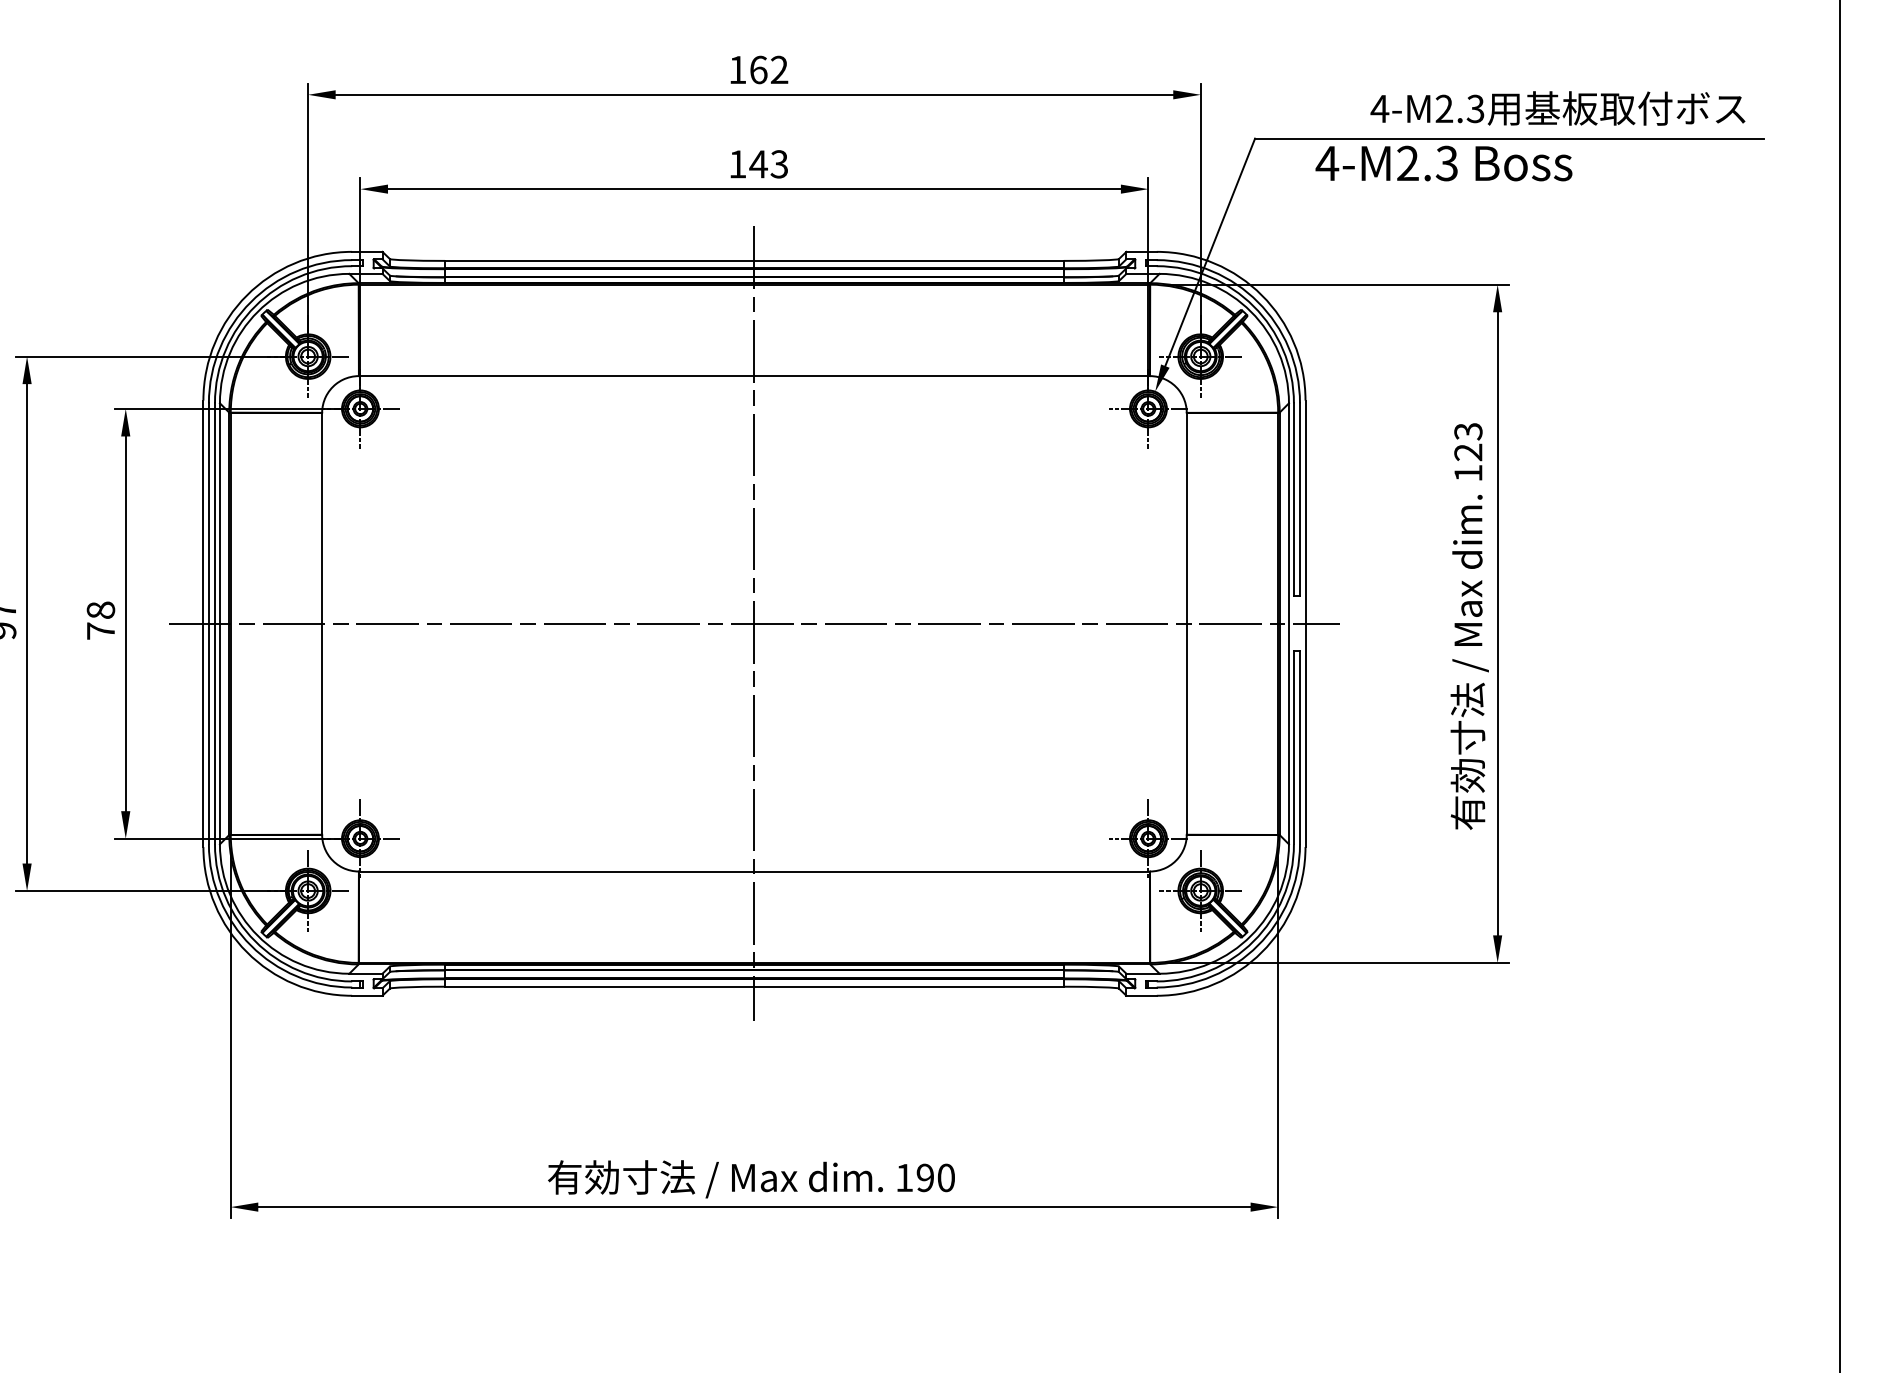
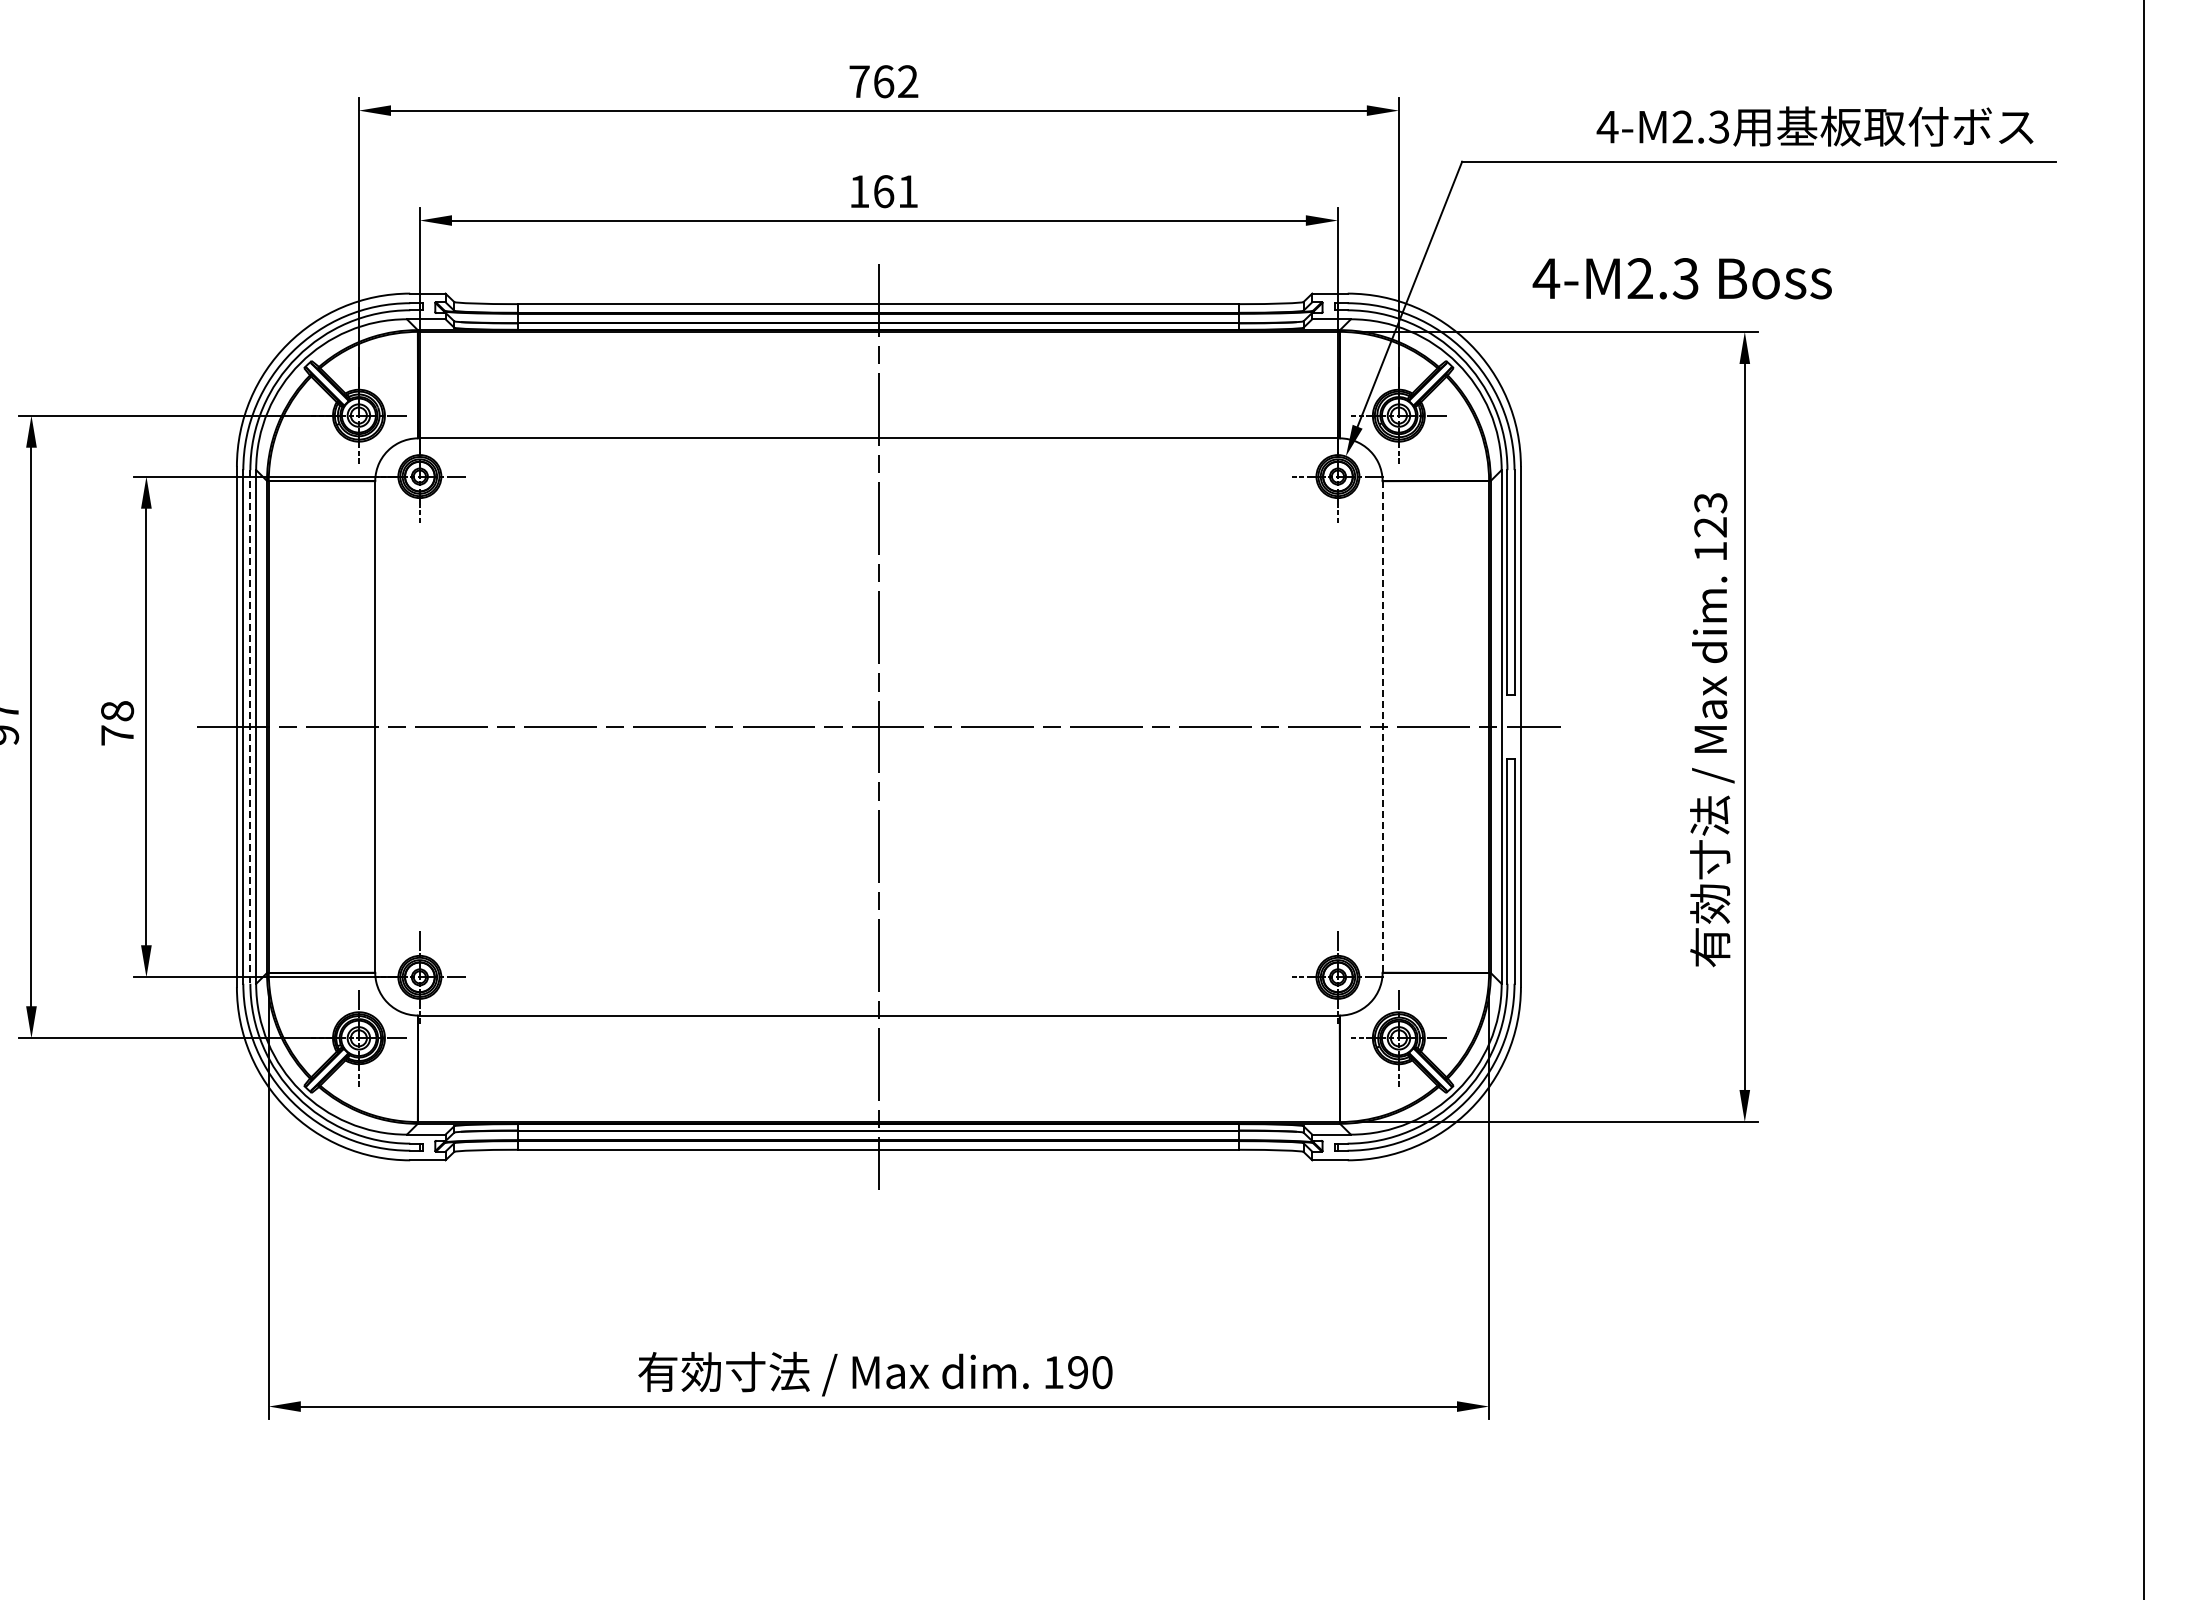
text: (737, 69) -> (859, 81), 162 -> 762
text: (1443, 163) -> (1681, 278), moved
text: (767, 164) -> (894, 191), 143 -> 161
line: (215, 623) -> (250, 726), solid -> dashed
line: (1186, 623) -> (1382, 726), solid -> dashed

